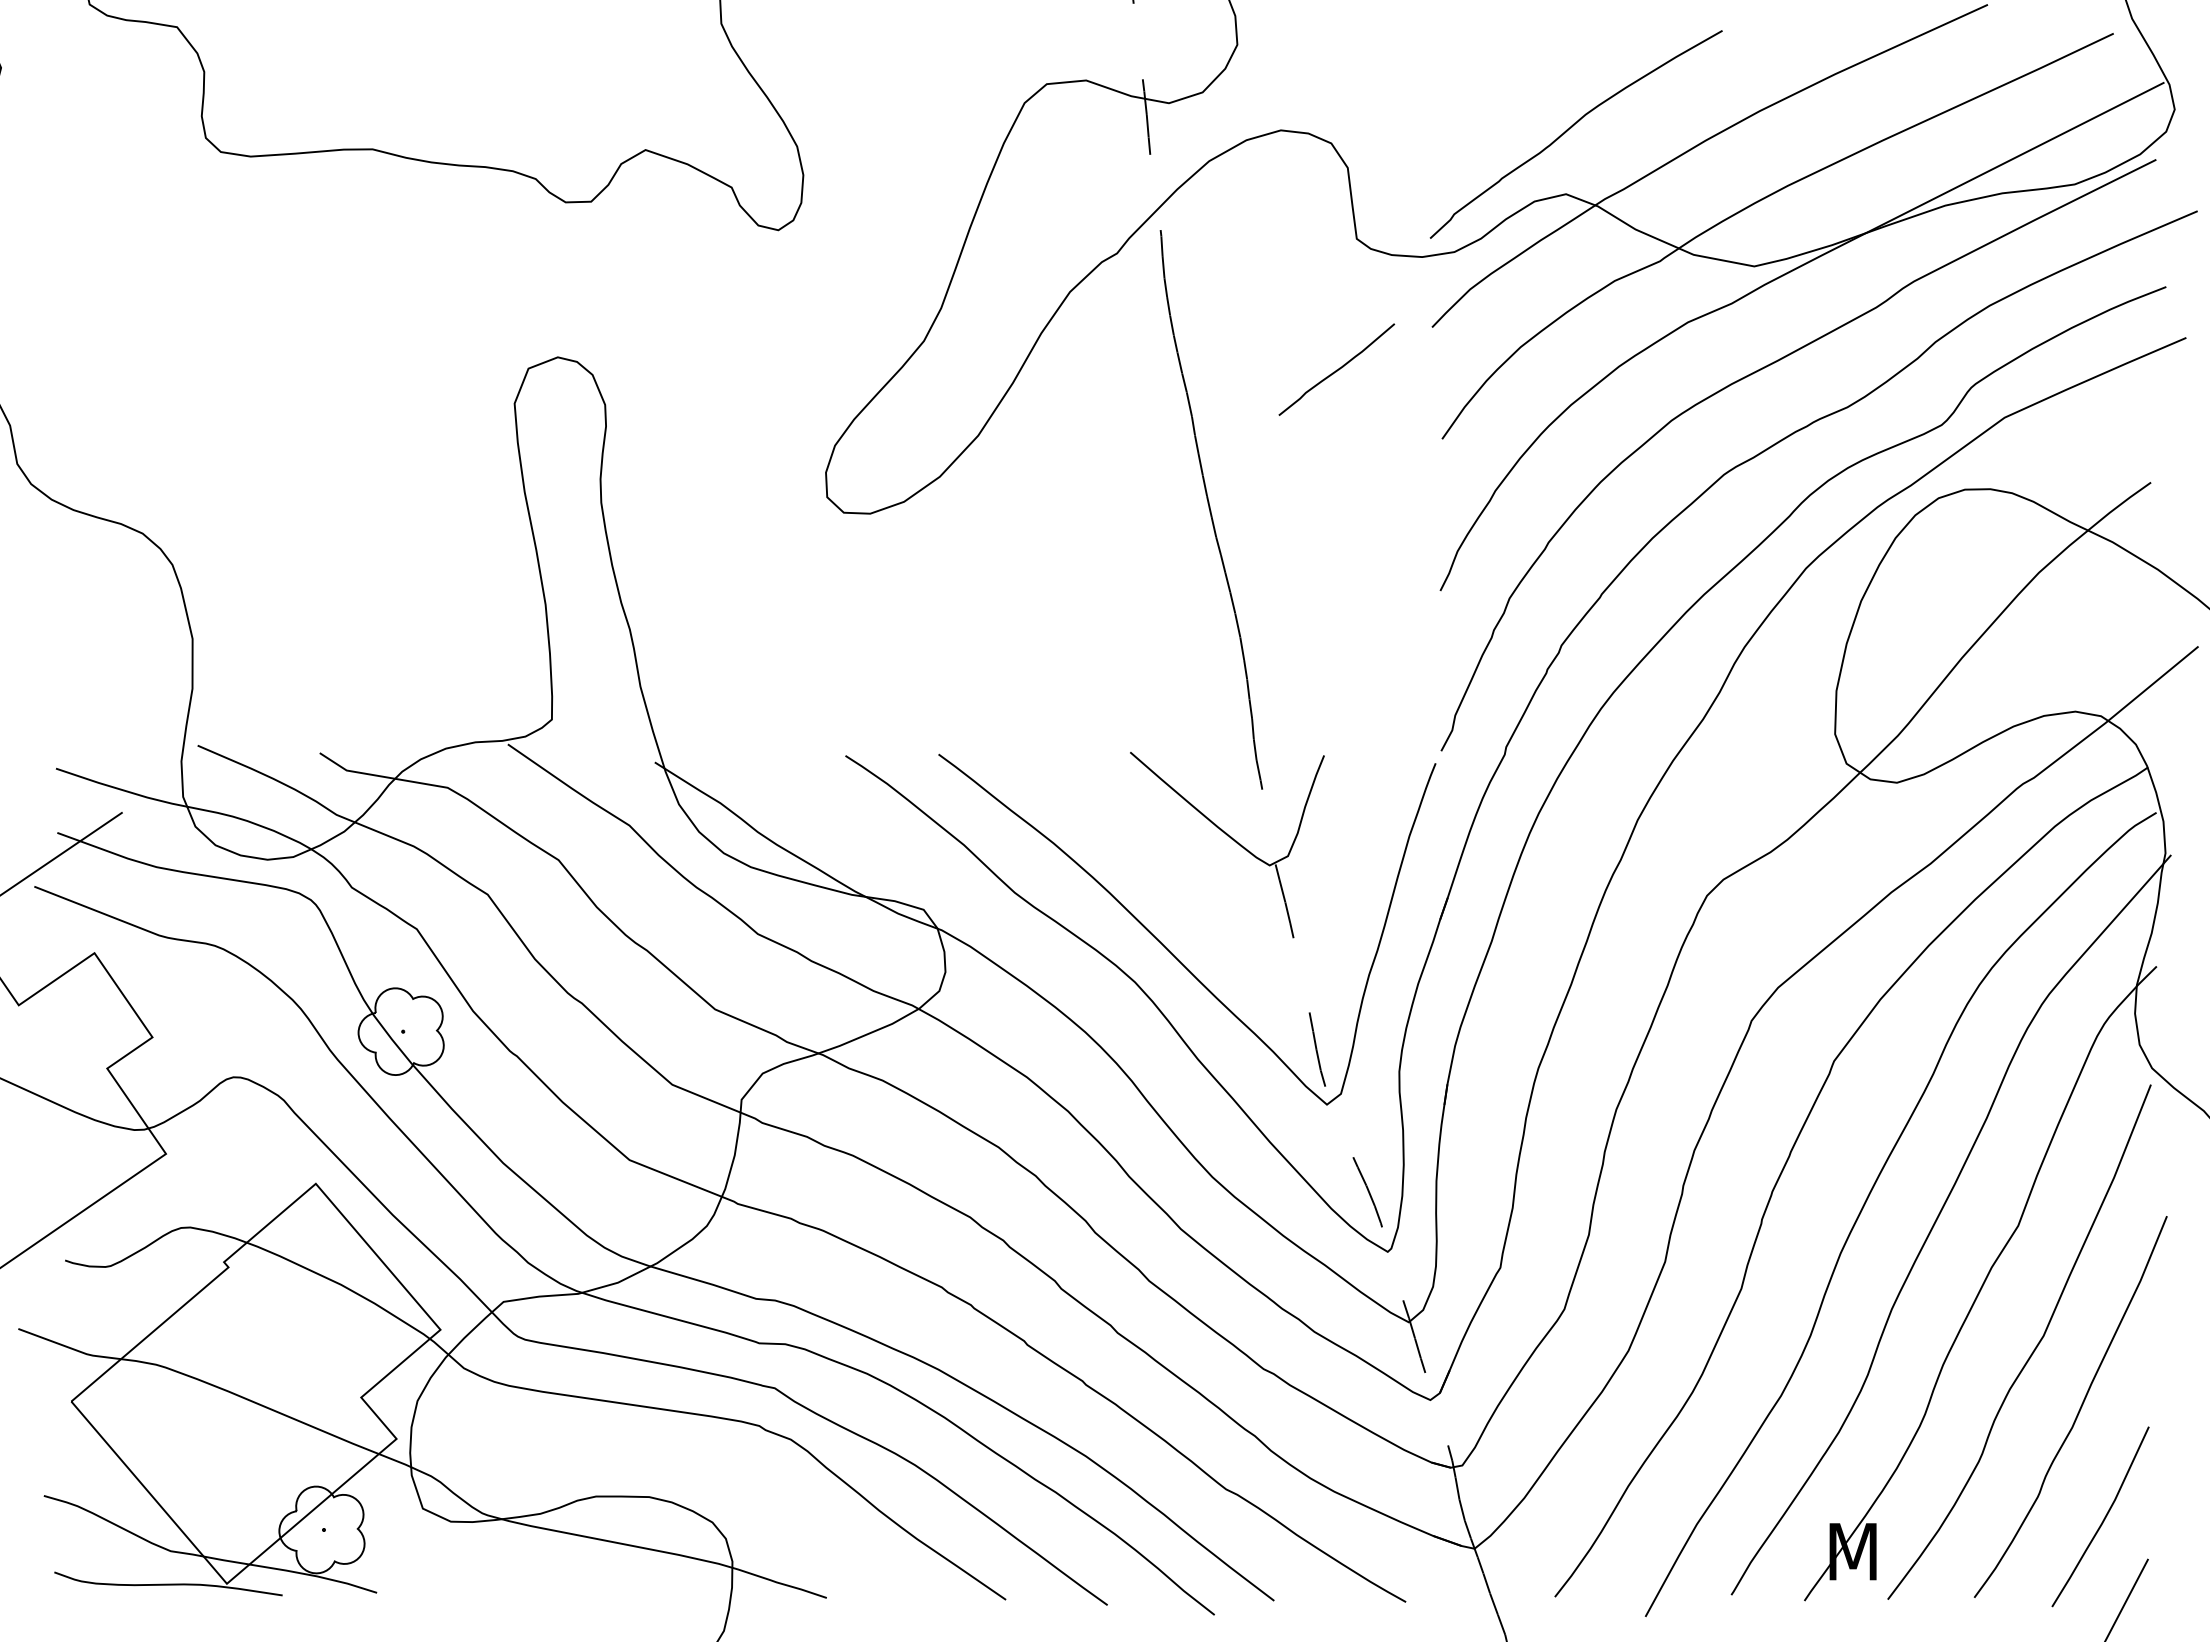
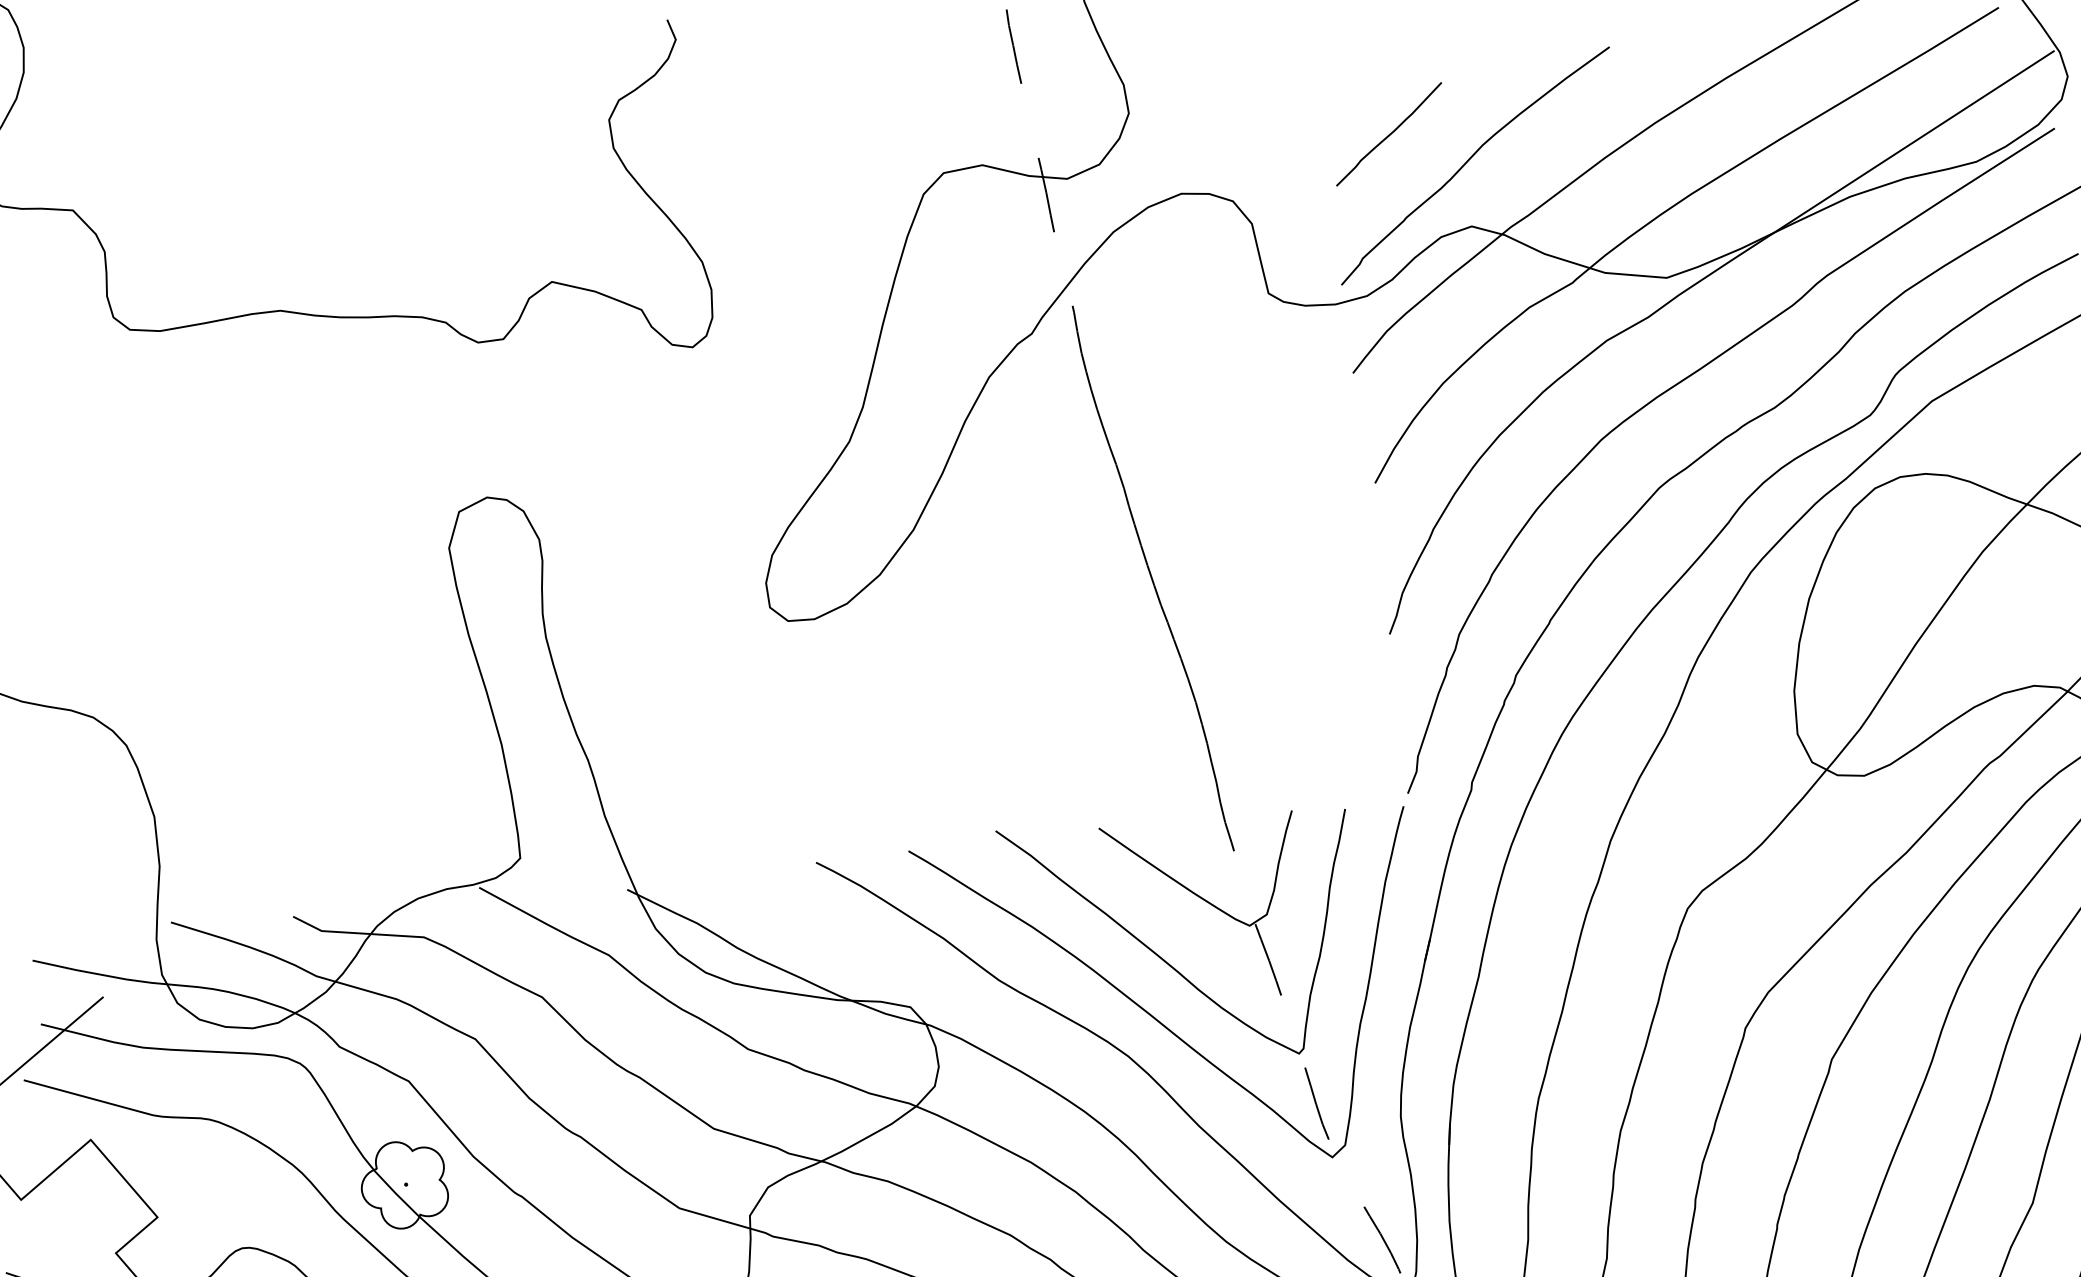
curve: (1336, 369) -> (1388, 134), moved
curve: (1181, 890) -> (1164, 960), added

